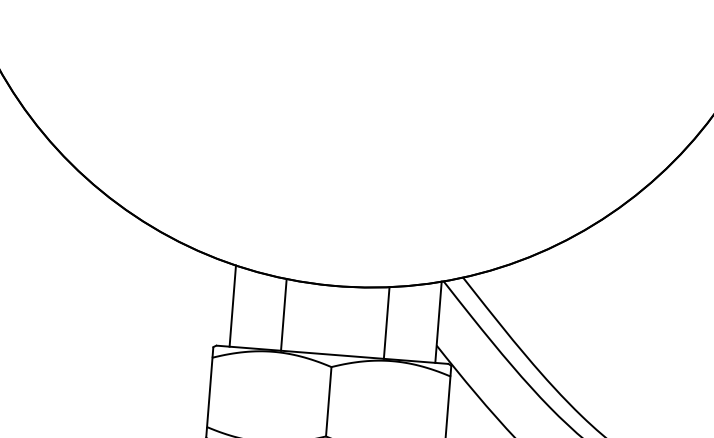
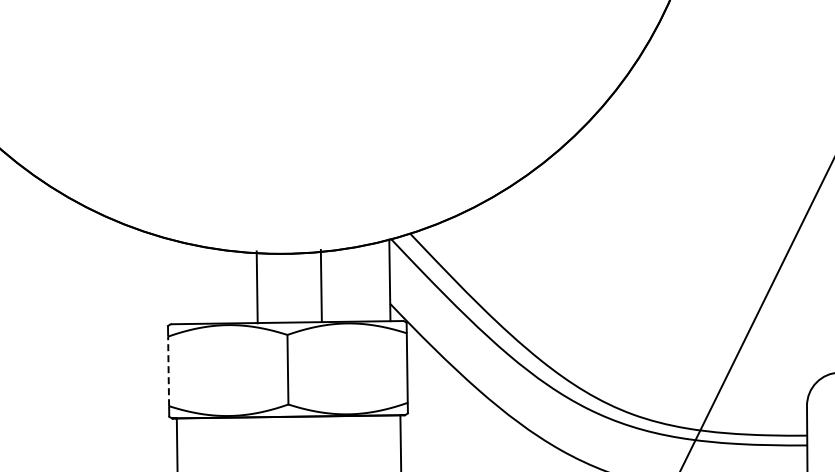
line: (232, 306) -> (183, 283), removed
line: (283, 314) -> (256, 287), moved
line: (385, 322) -> (320, 285), moved
line: (209, 392) -> (168, 371), solid -> dashed

